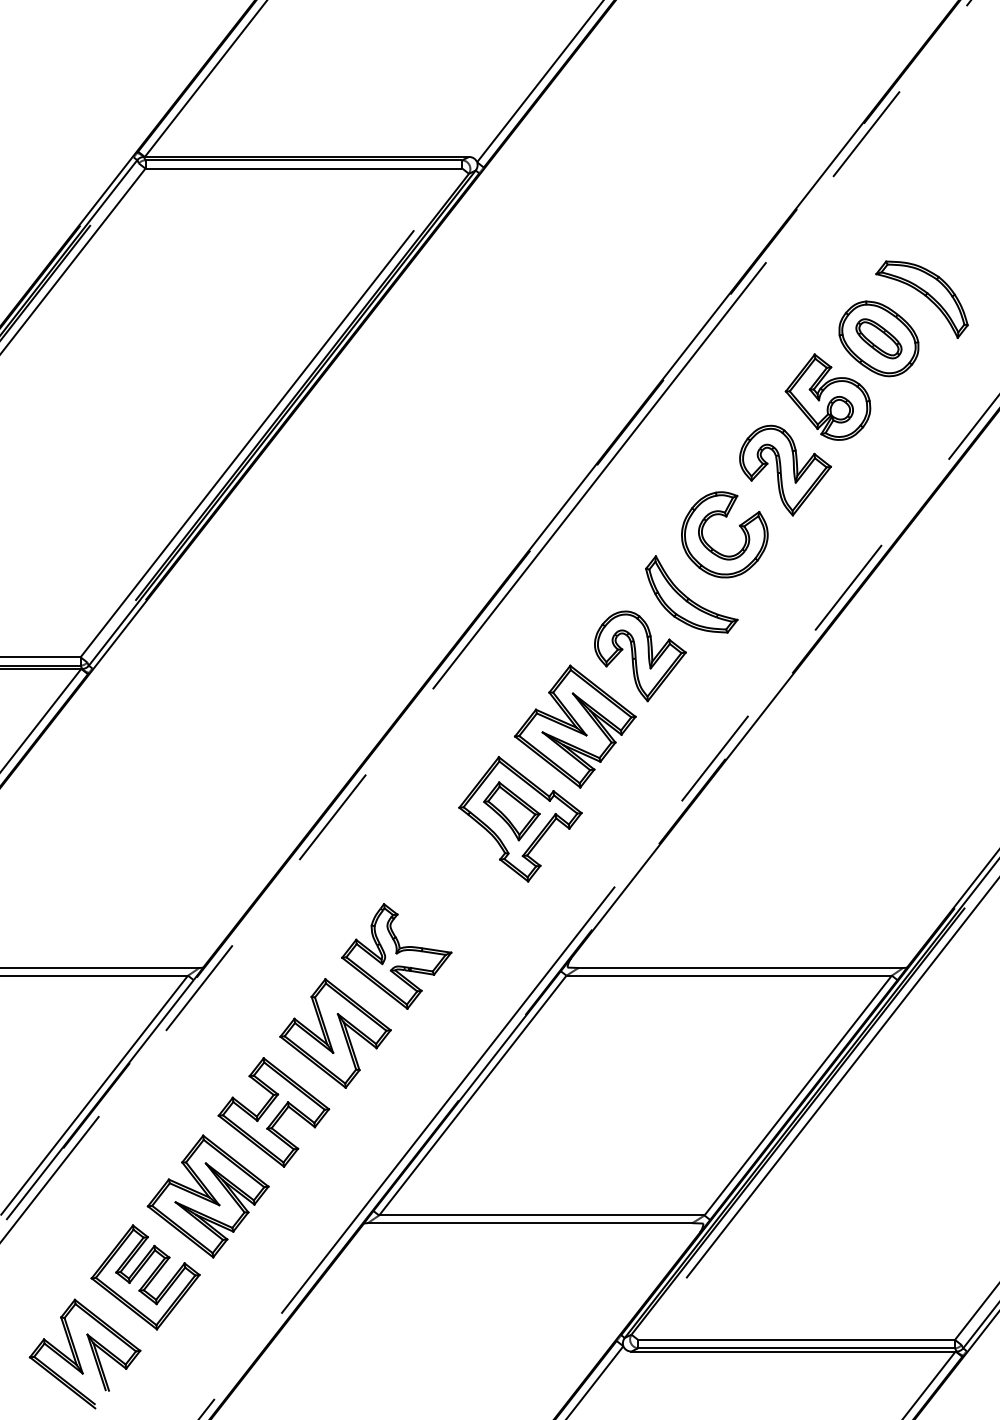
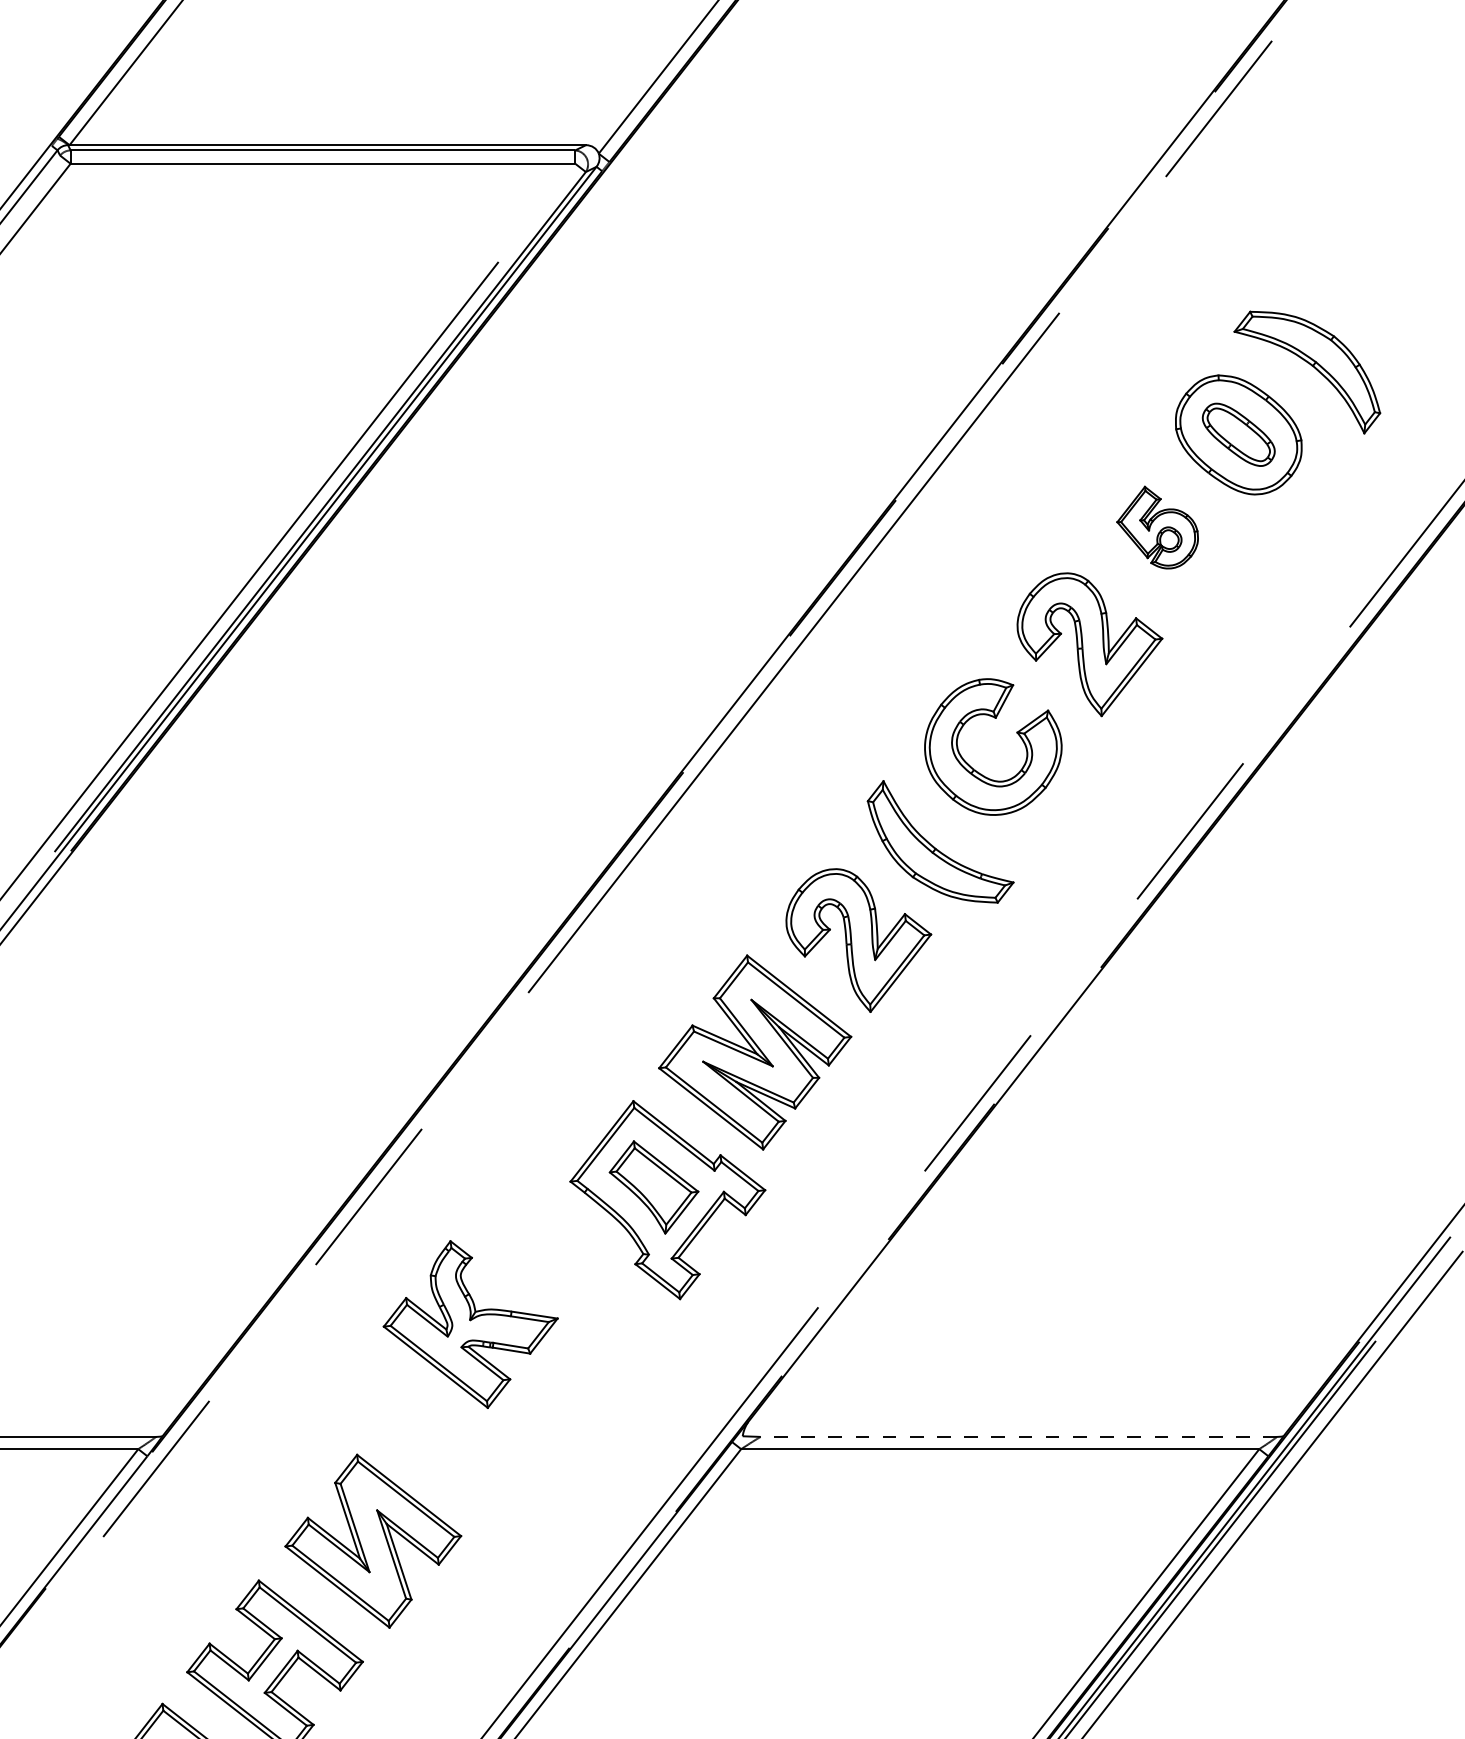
part: (827, 396) -> (1156, 526), size x0.6
part: (396, 956) -> (470, 1324), moved
line: (740, 968) -> (1018, 1437), solid -> dashed

